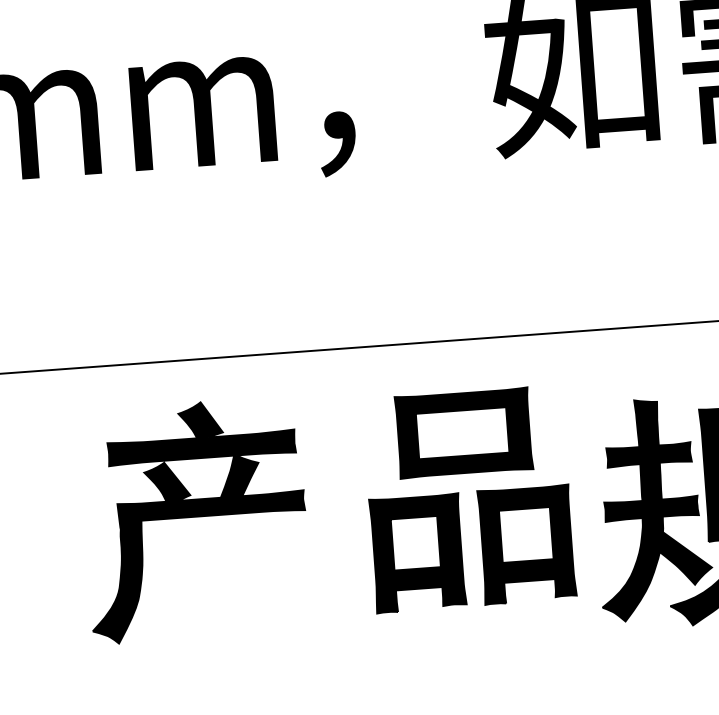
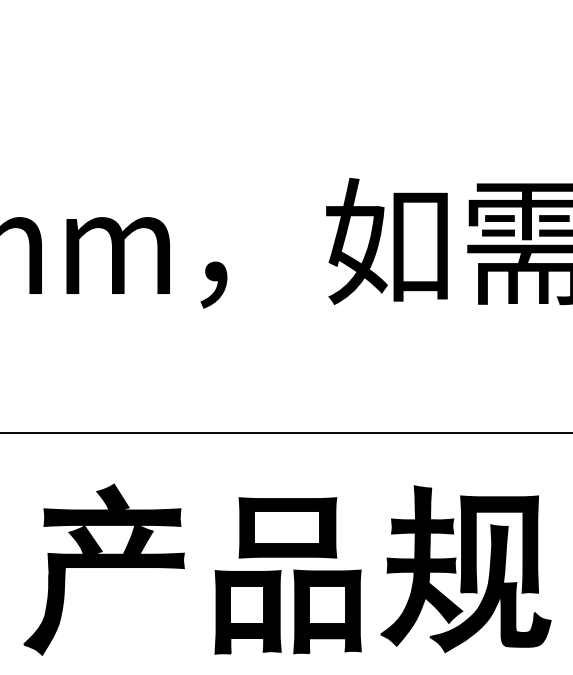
part: (468, 498) -> (287, 575), moved
part: (194, 520) -> (103, 569), moved

